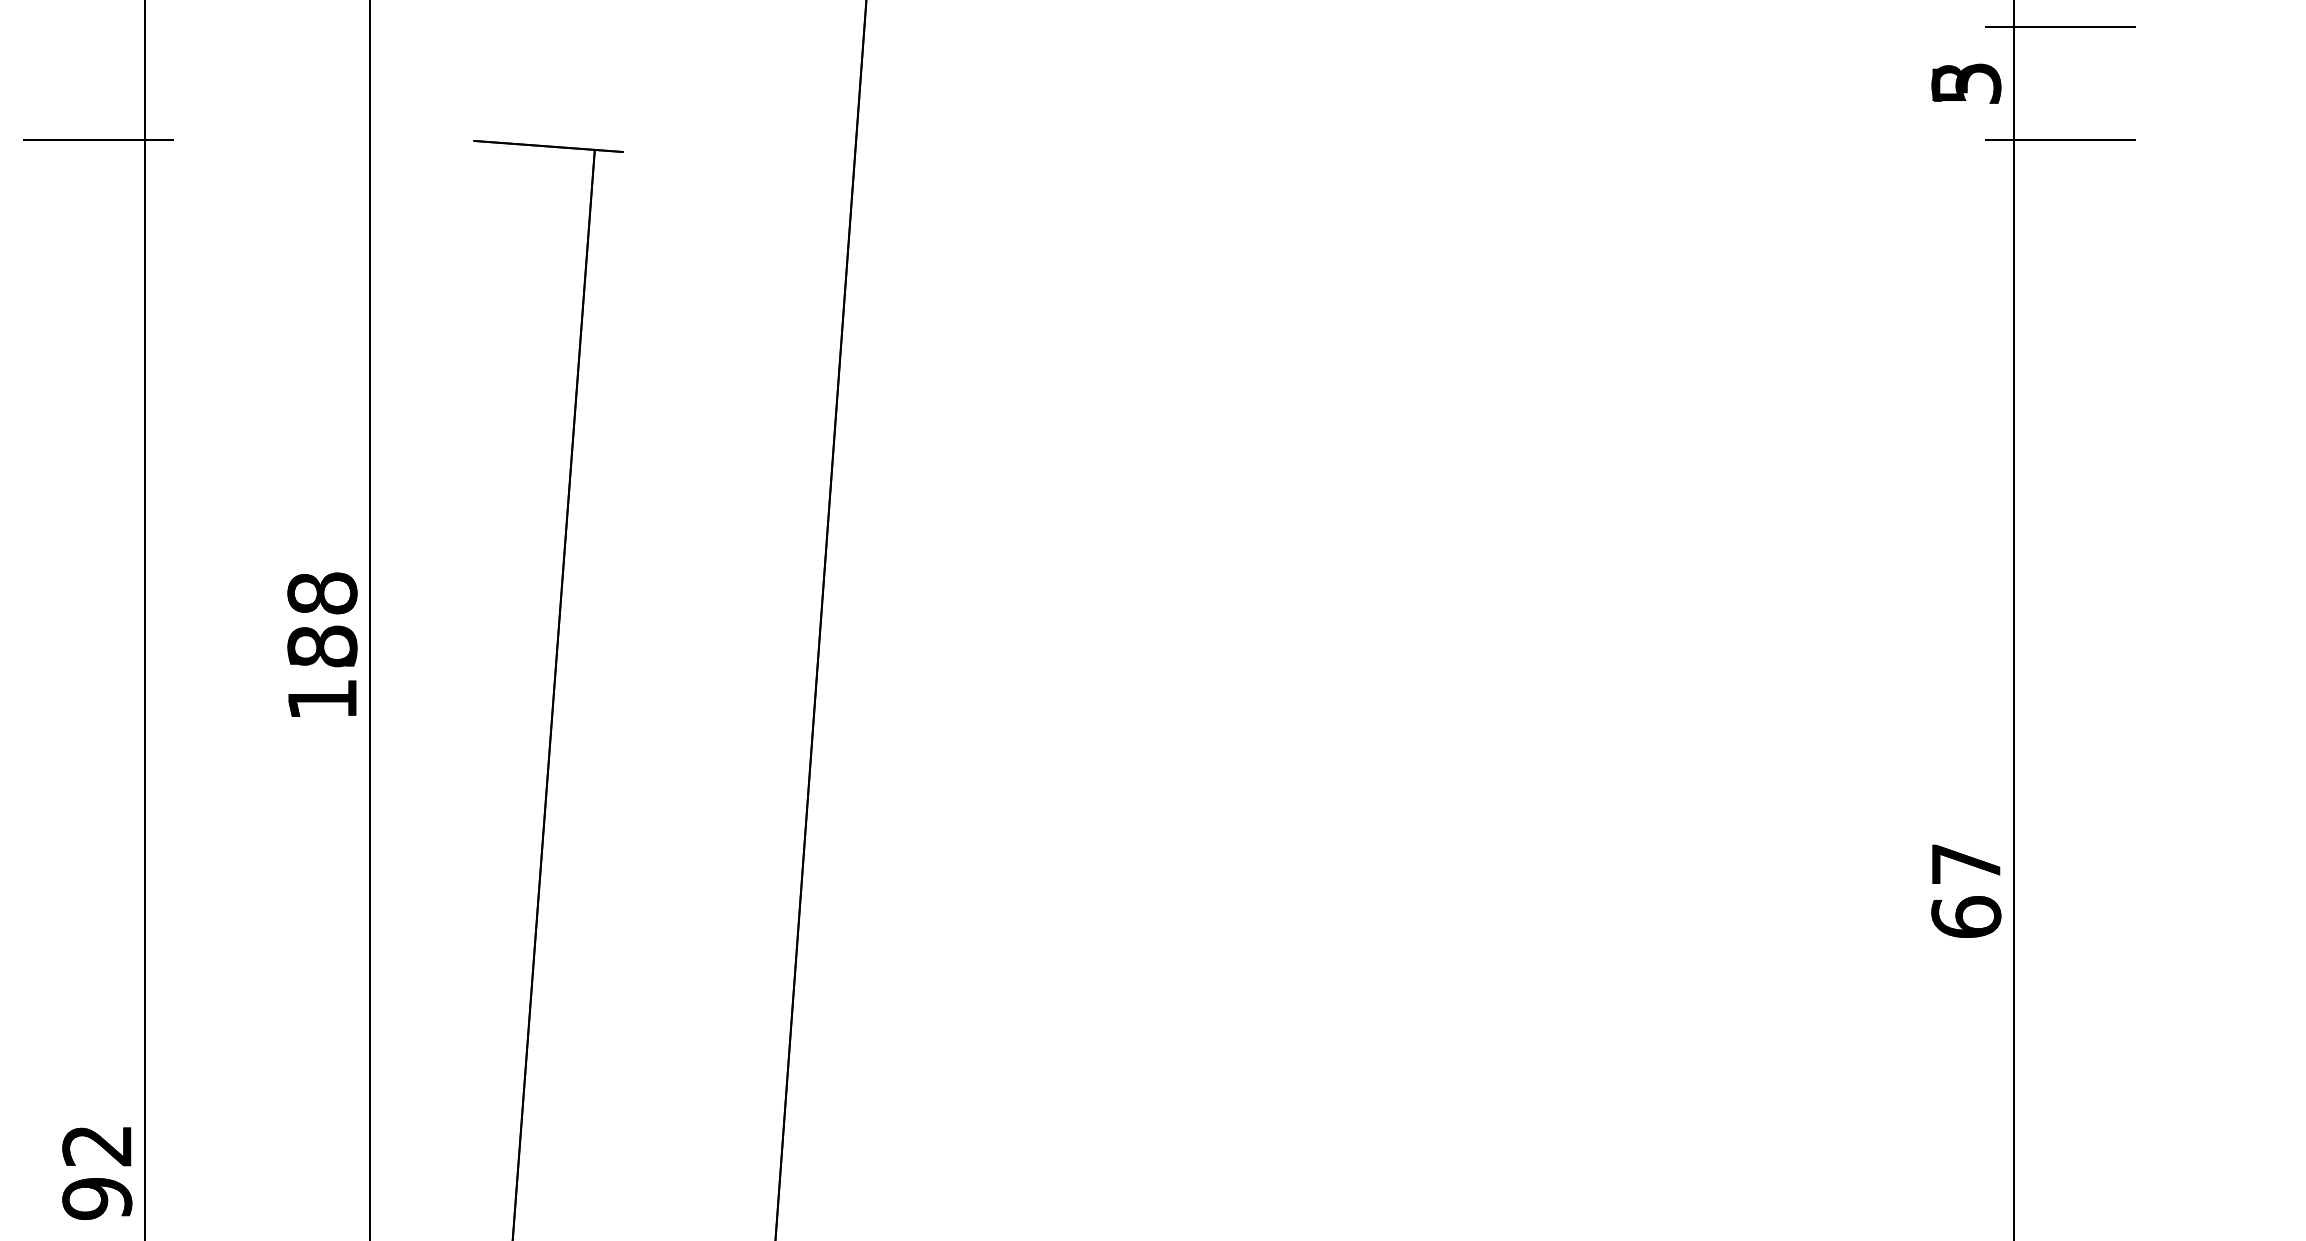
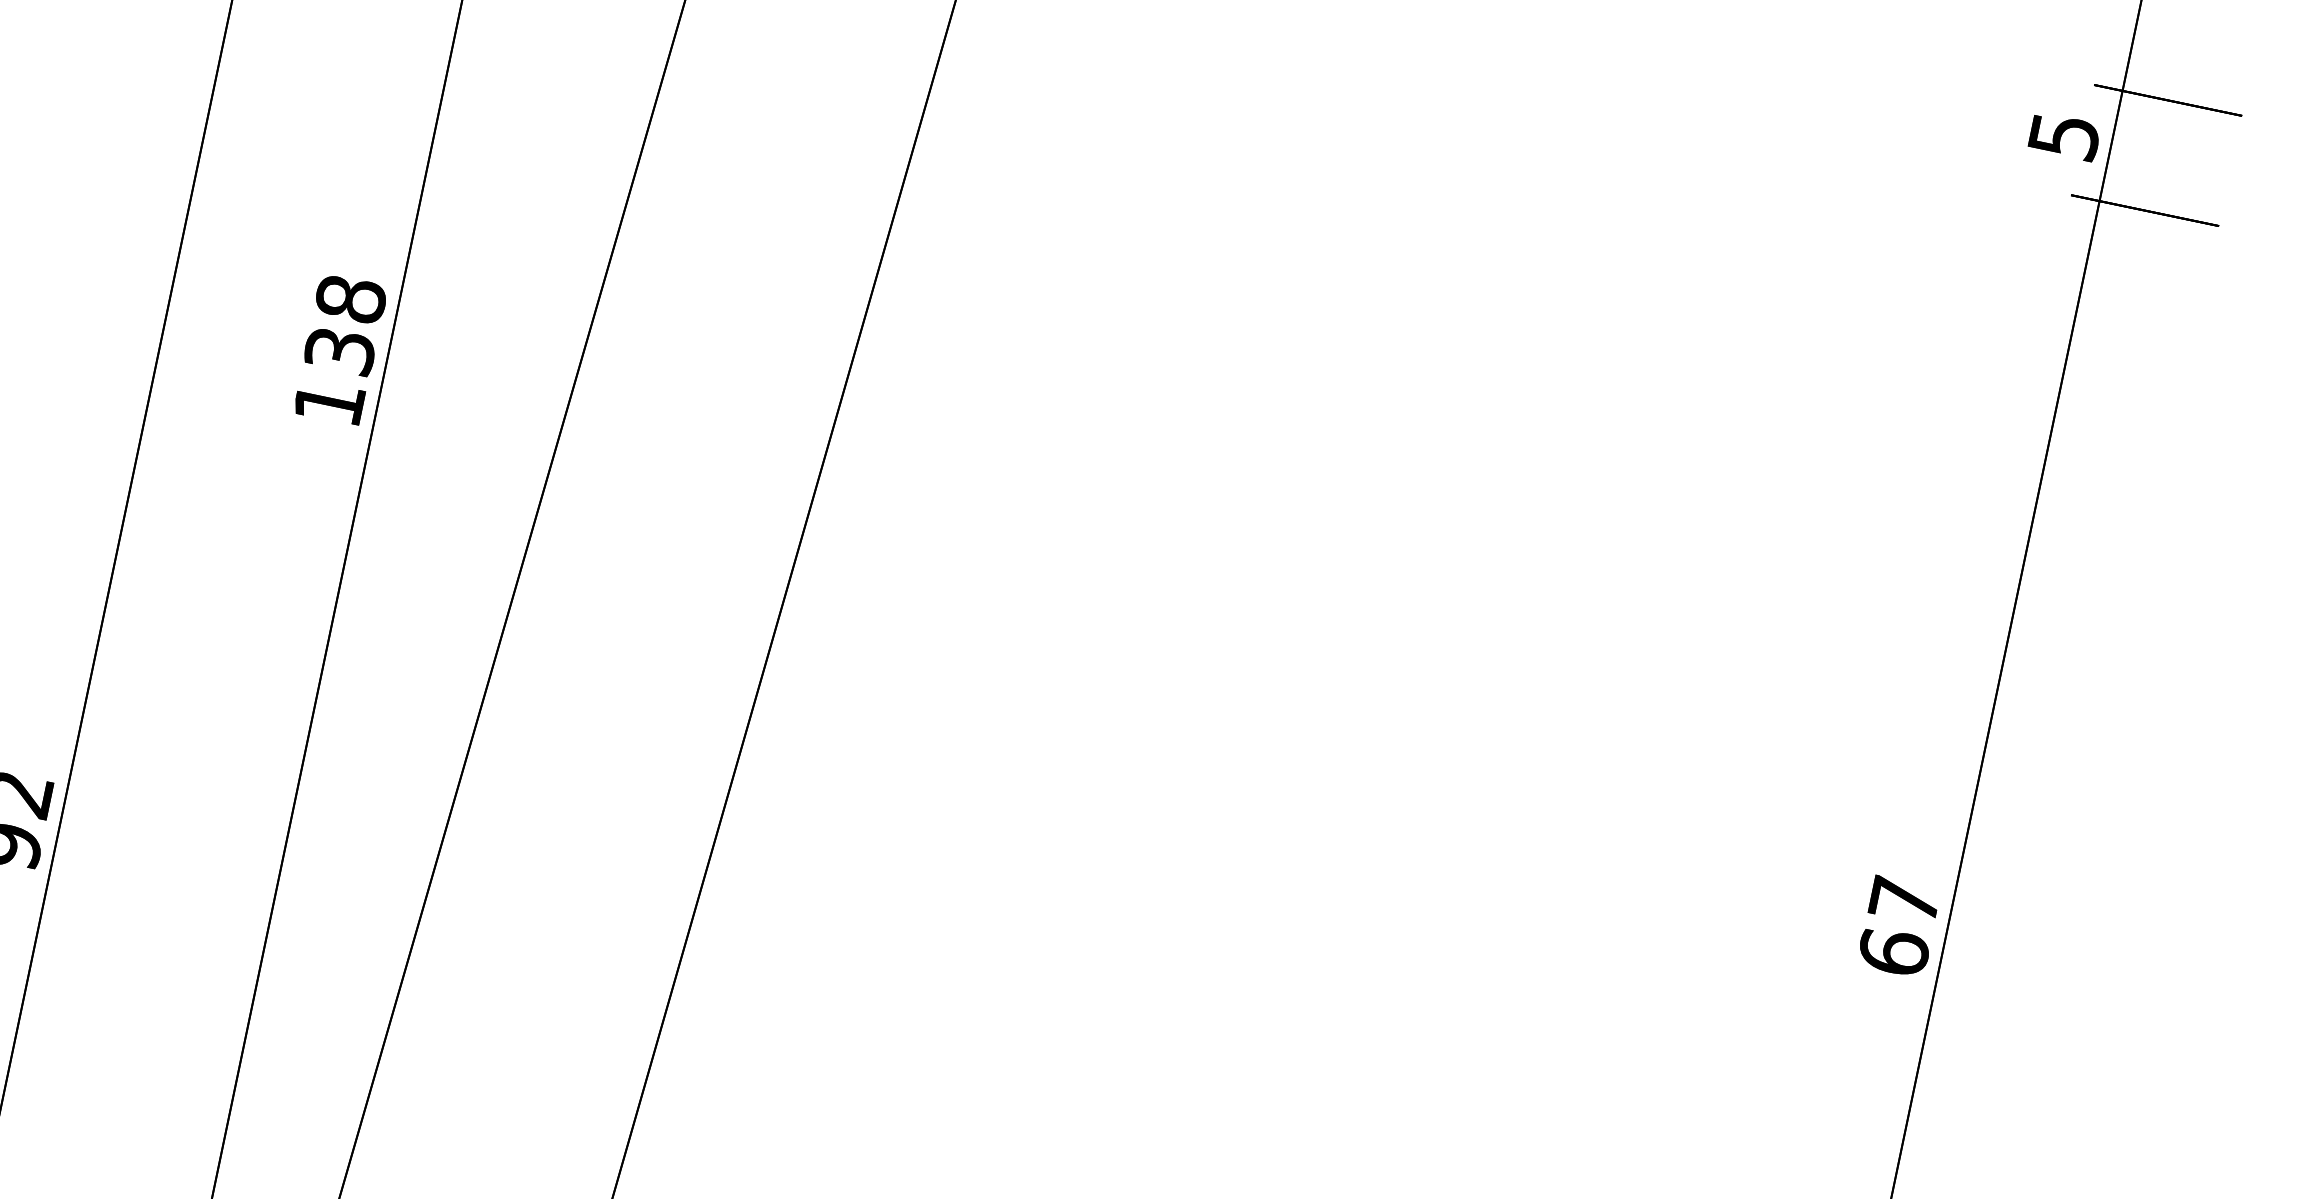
text: (1965, 83) -> (2063, 136), 3 -> 5
text: (322, 646) -> (340, 351), 188 -> 138

